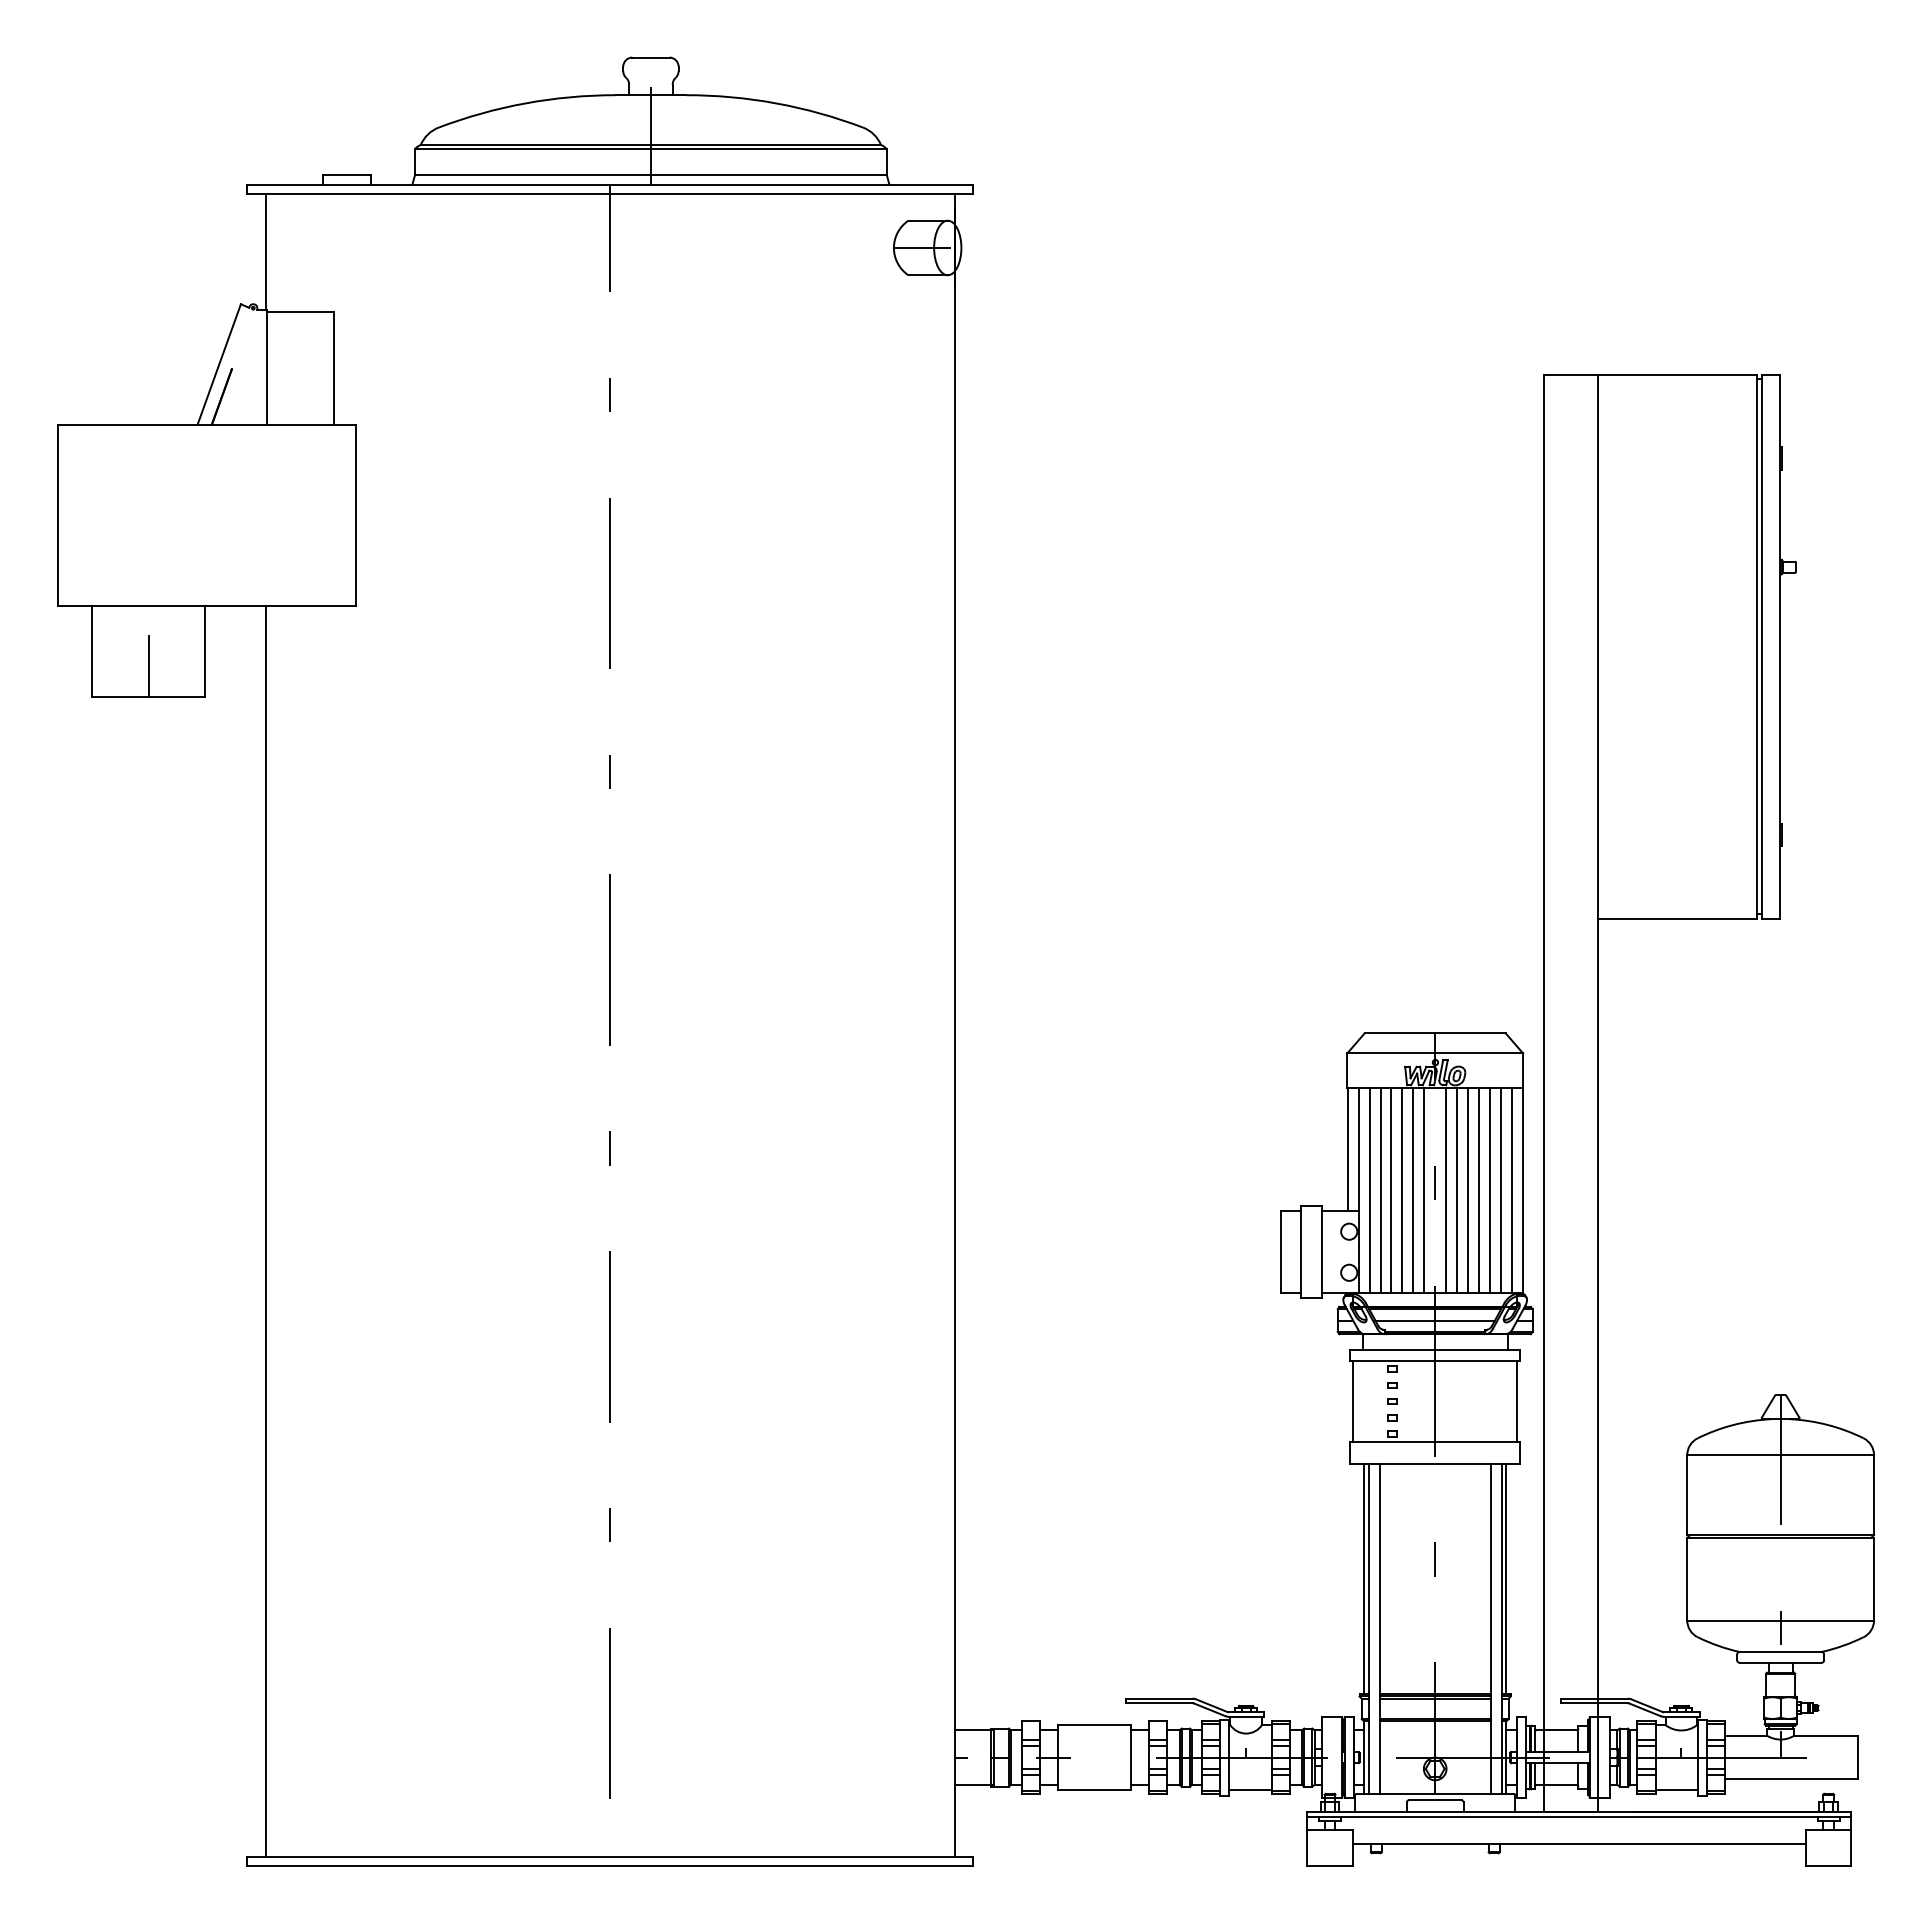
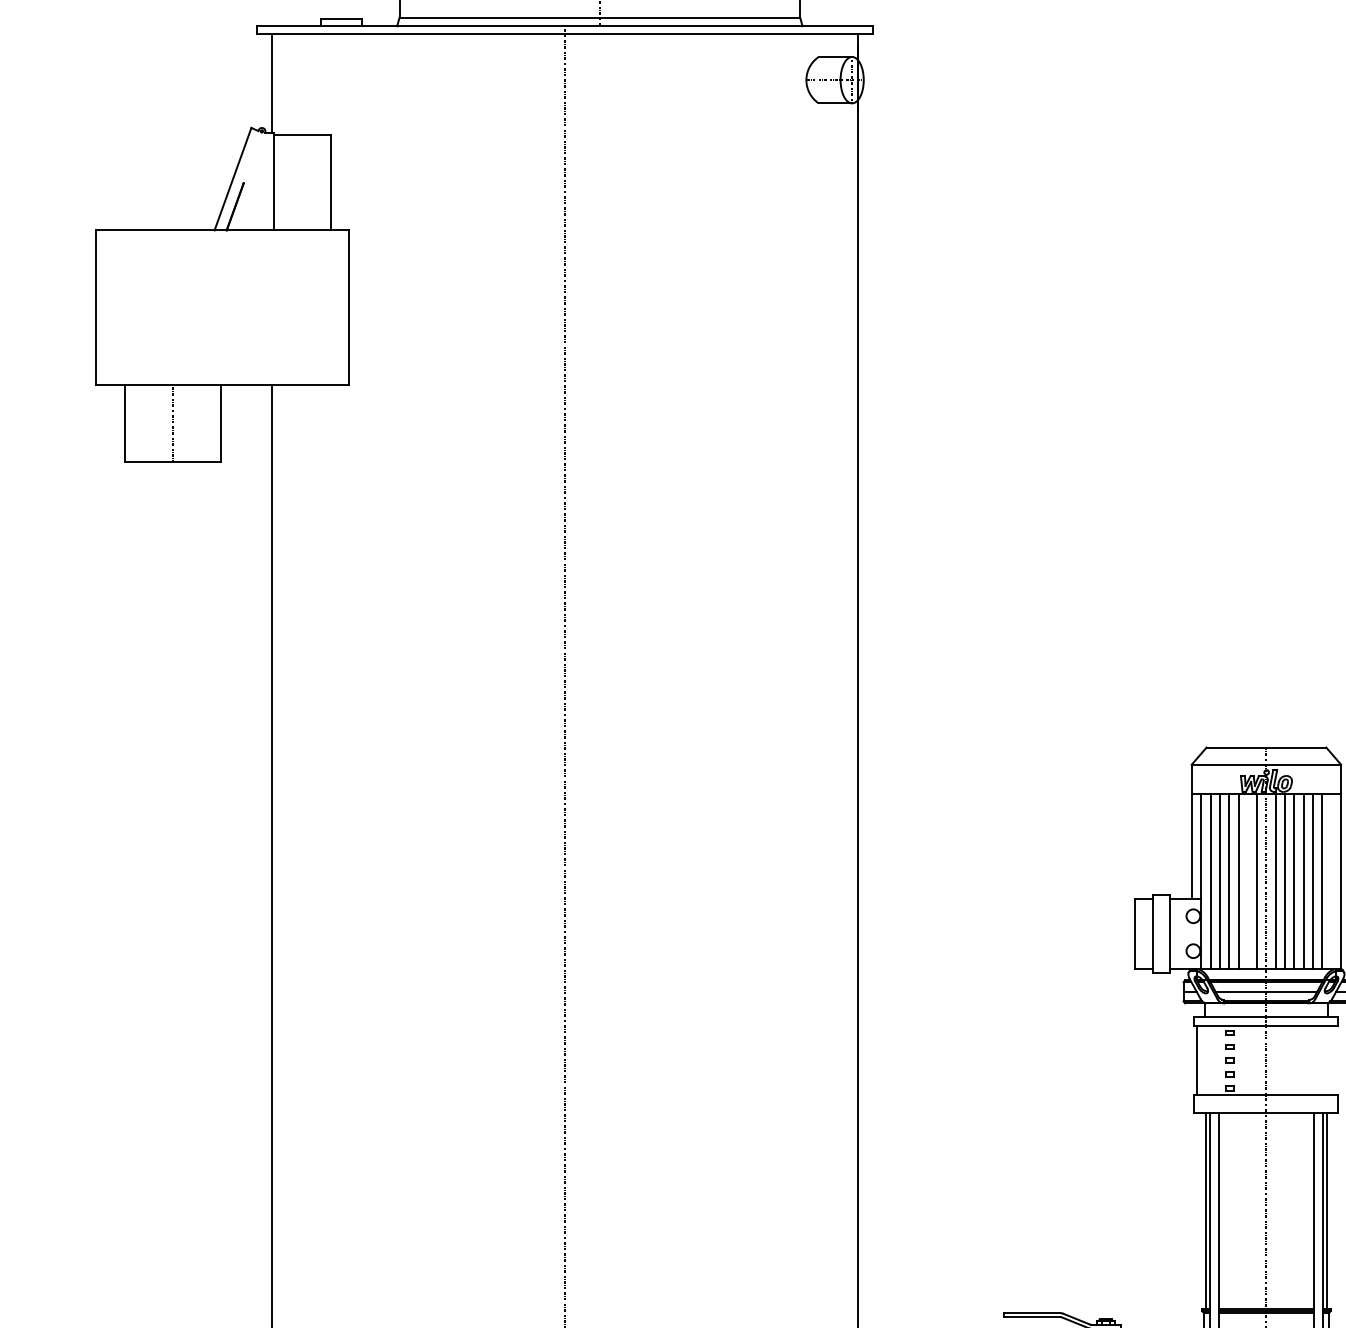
line: (1413, 1190) -> (1247, 881), removed
line: (1511, 1190) -> (1331, 881), removed
line: (1517, 1401) -> (1336, 1060), removed

